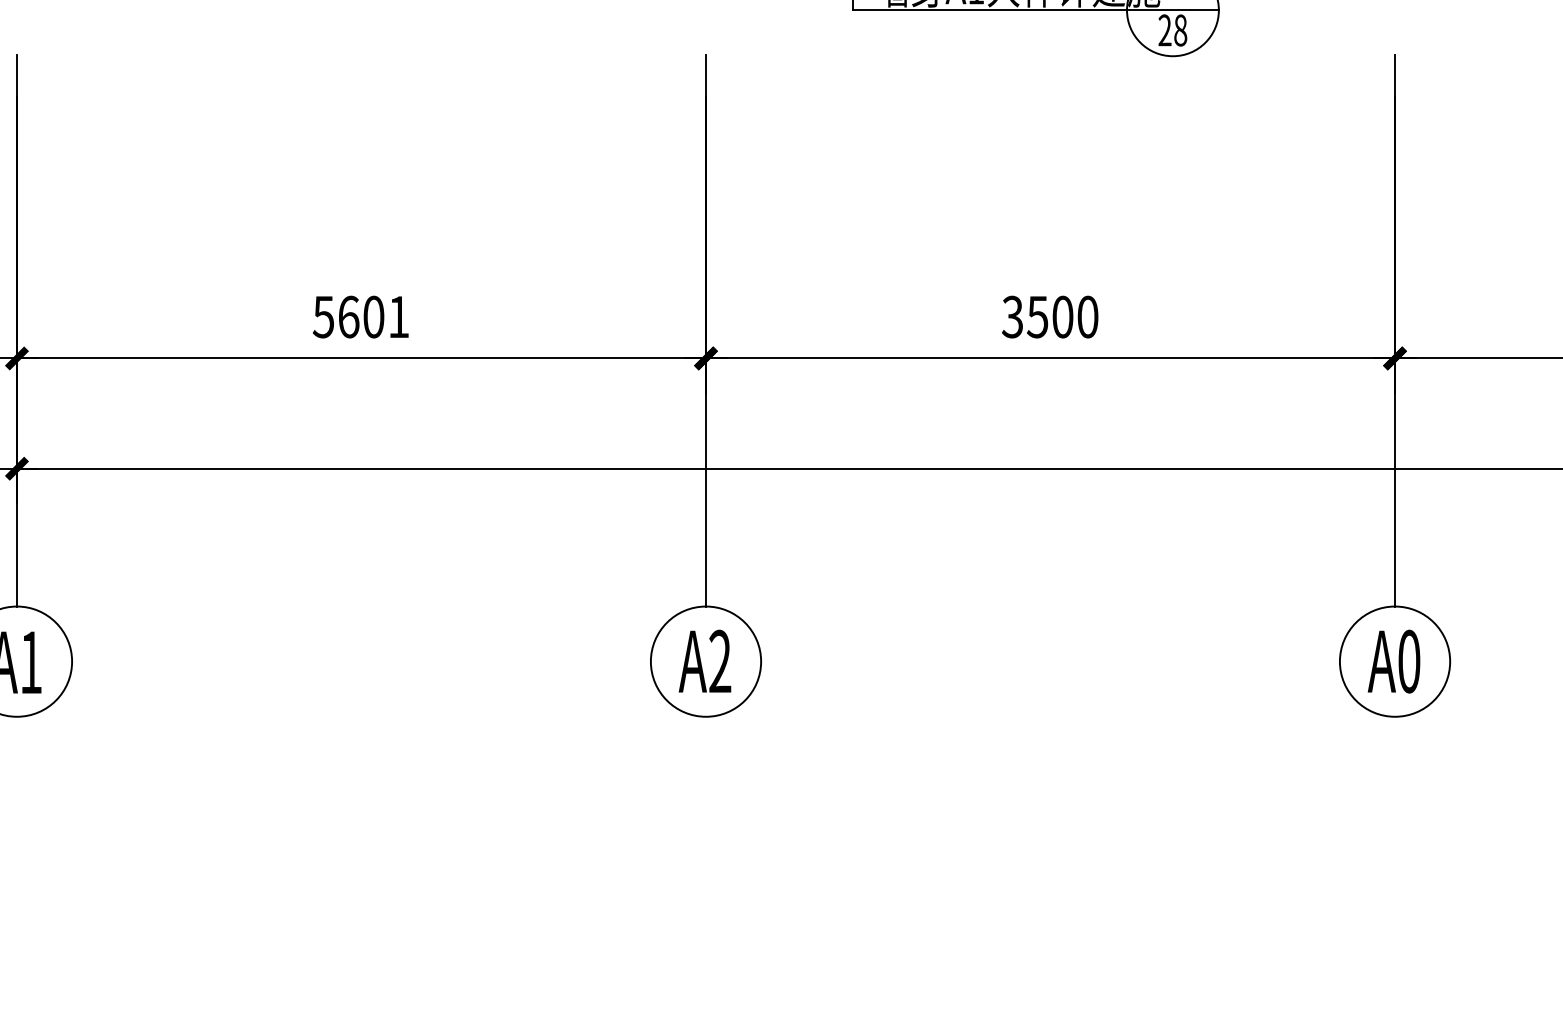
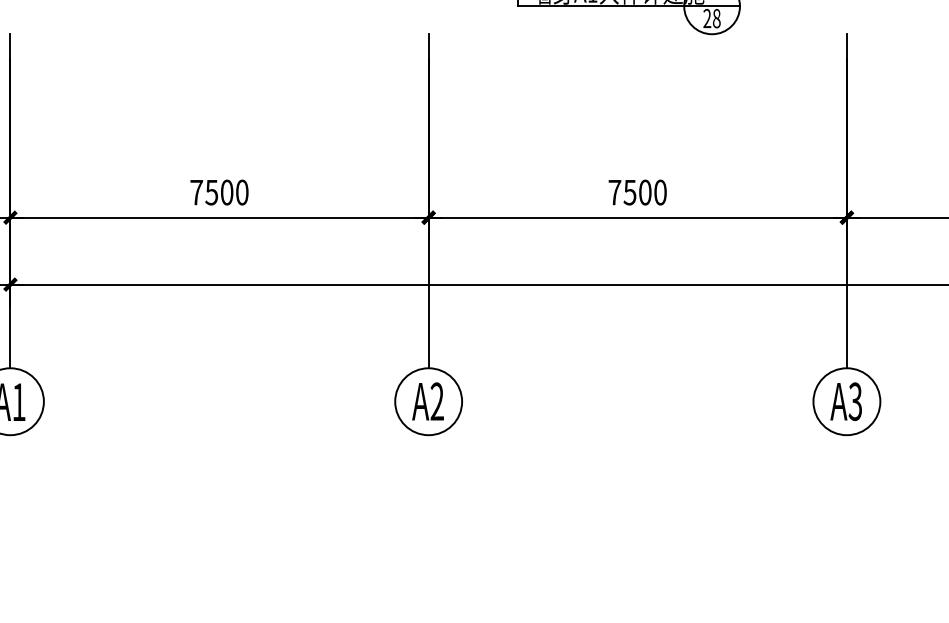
text: (361, 316) -> (219, 192), 5601 -> 7500
text: (1012, 316) -> (614, 192), 3500 -> 7500
text: (1409, 661) -> (855, 401), A0 -> A3

